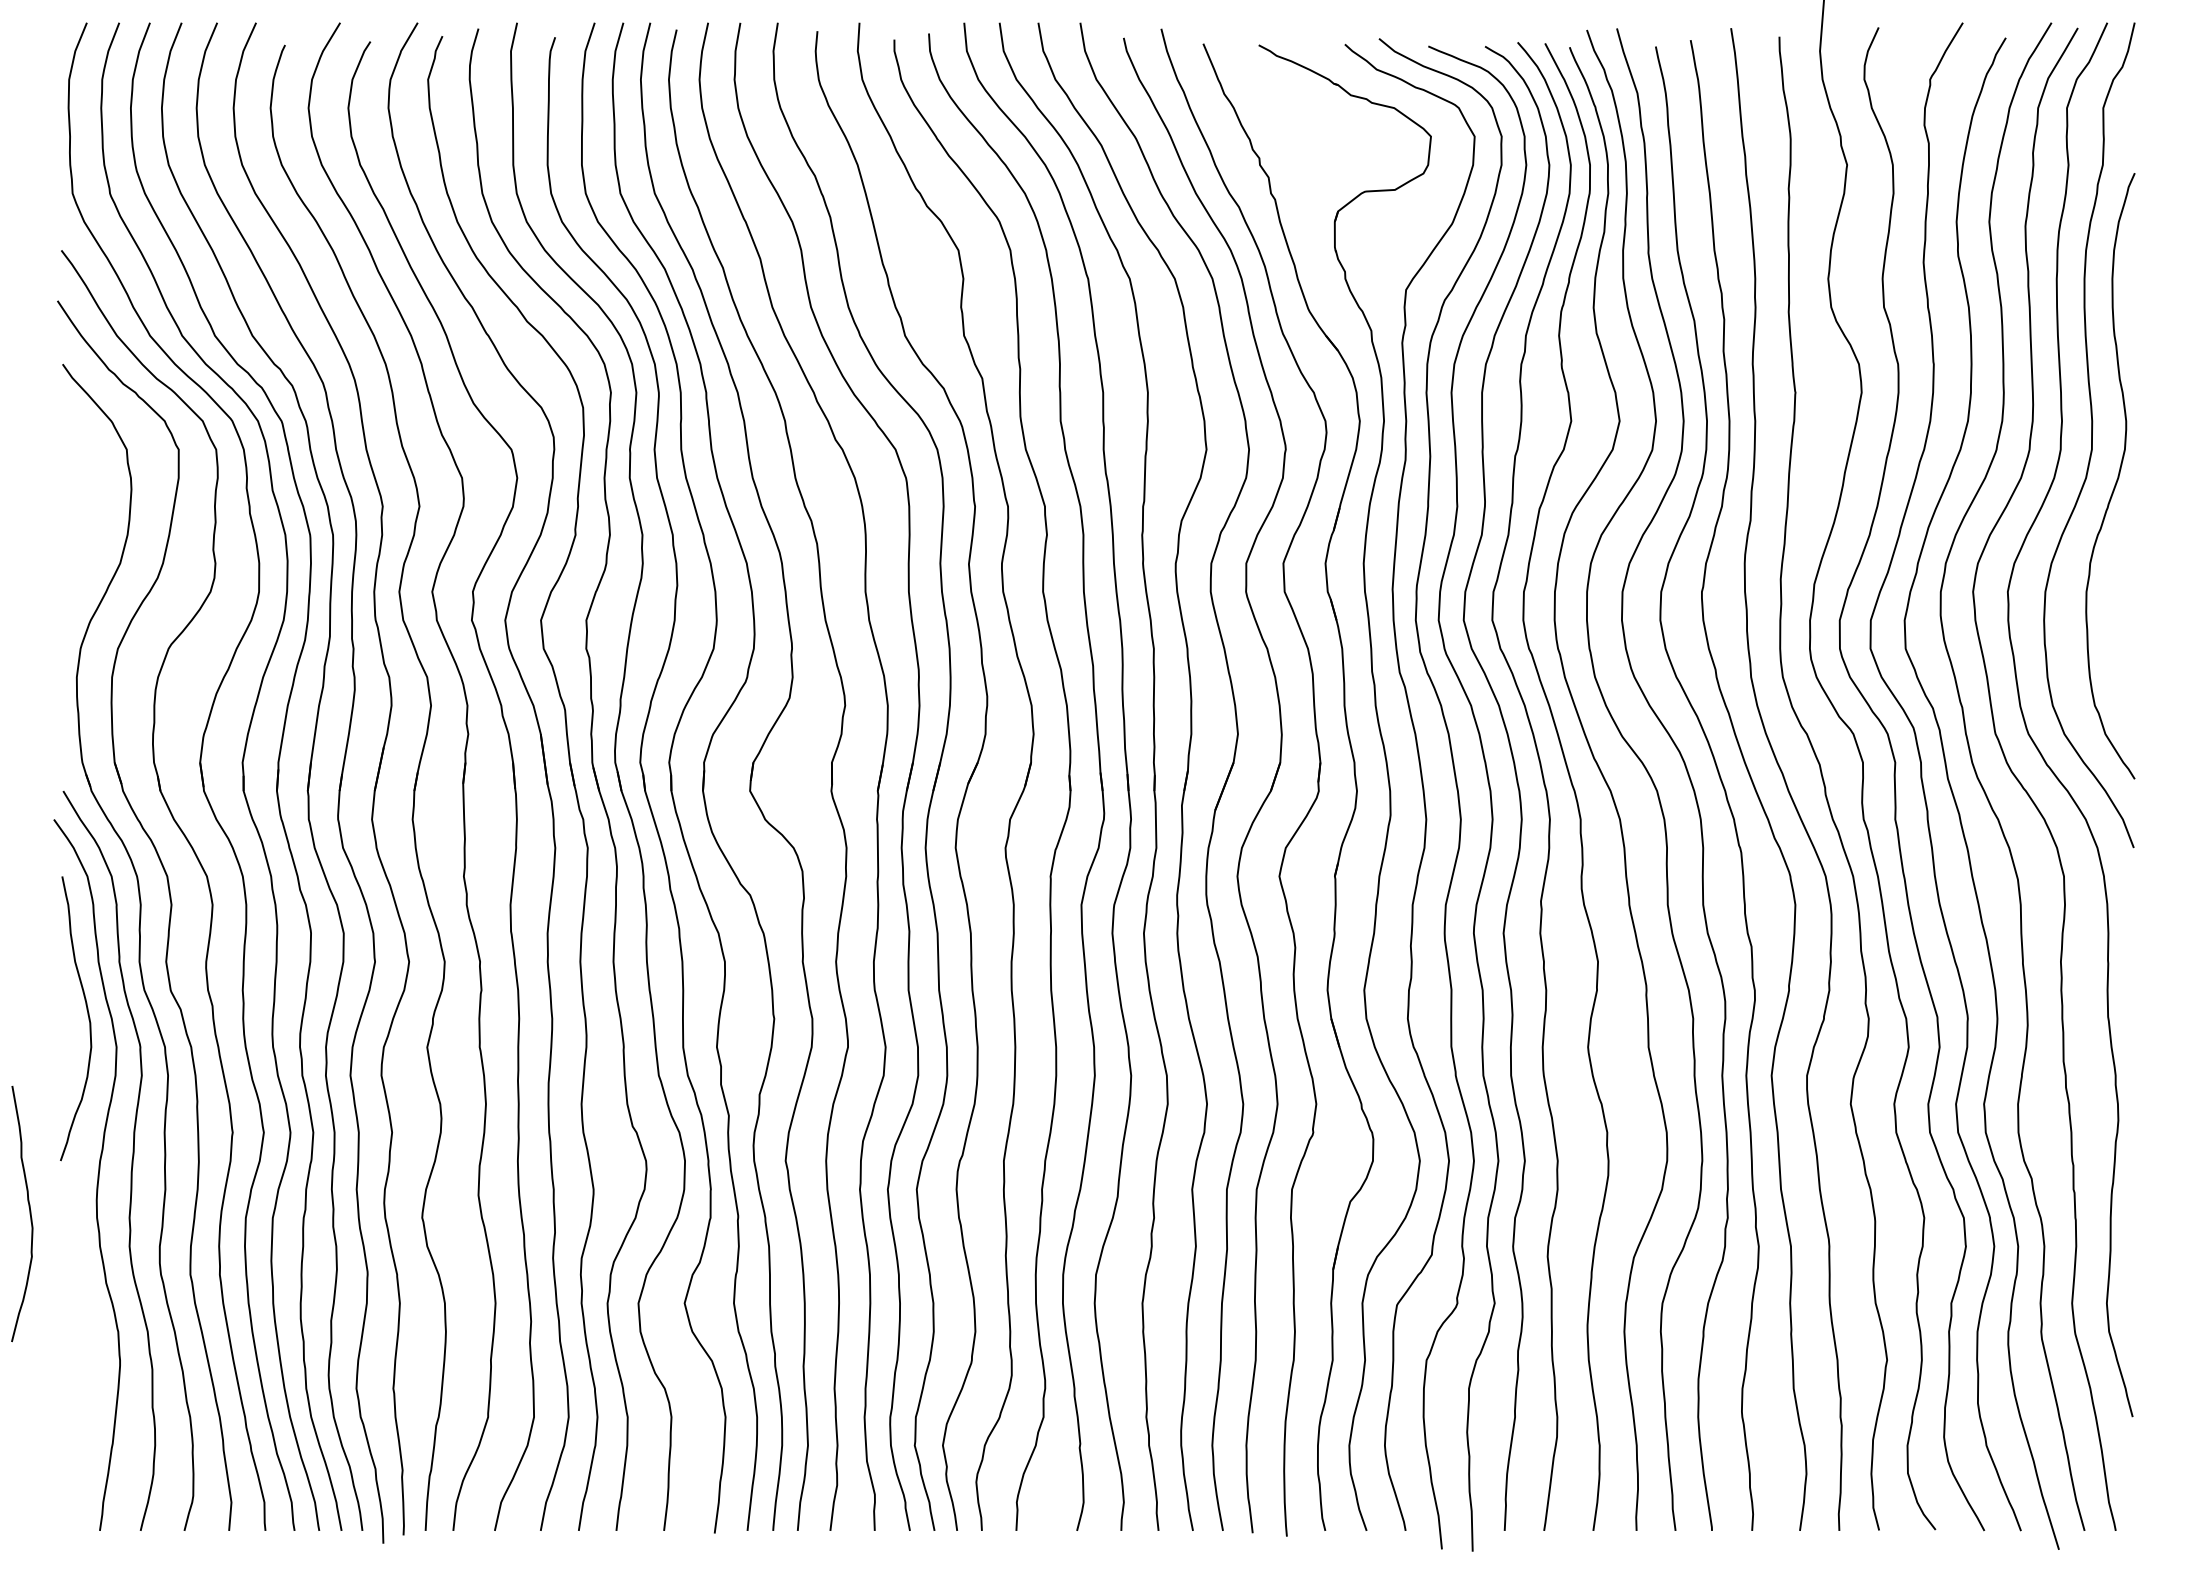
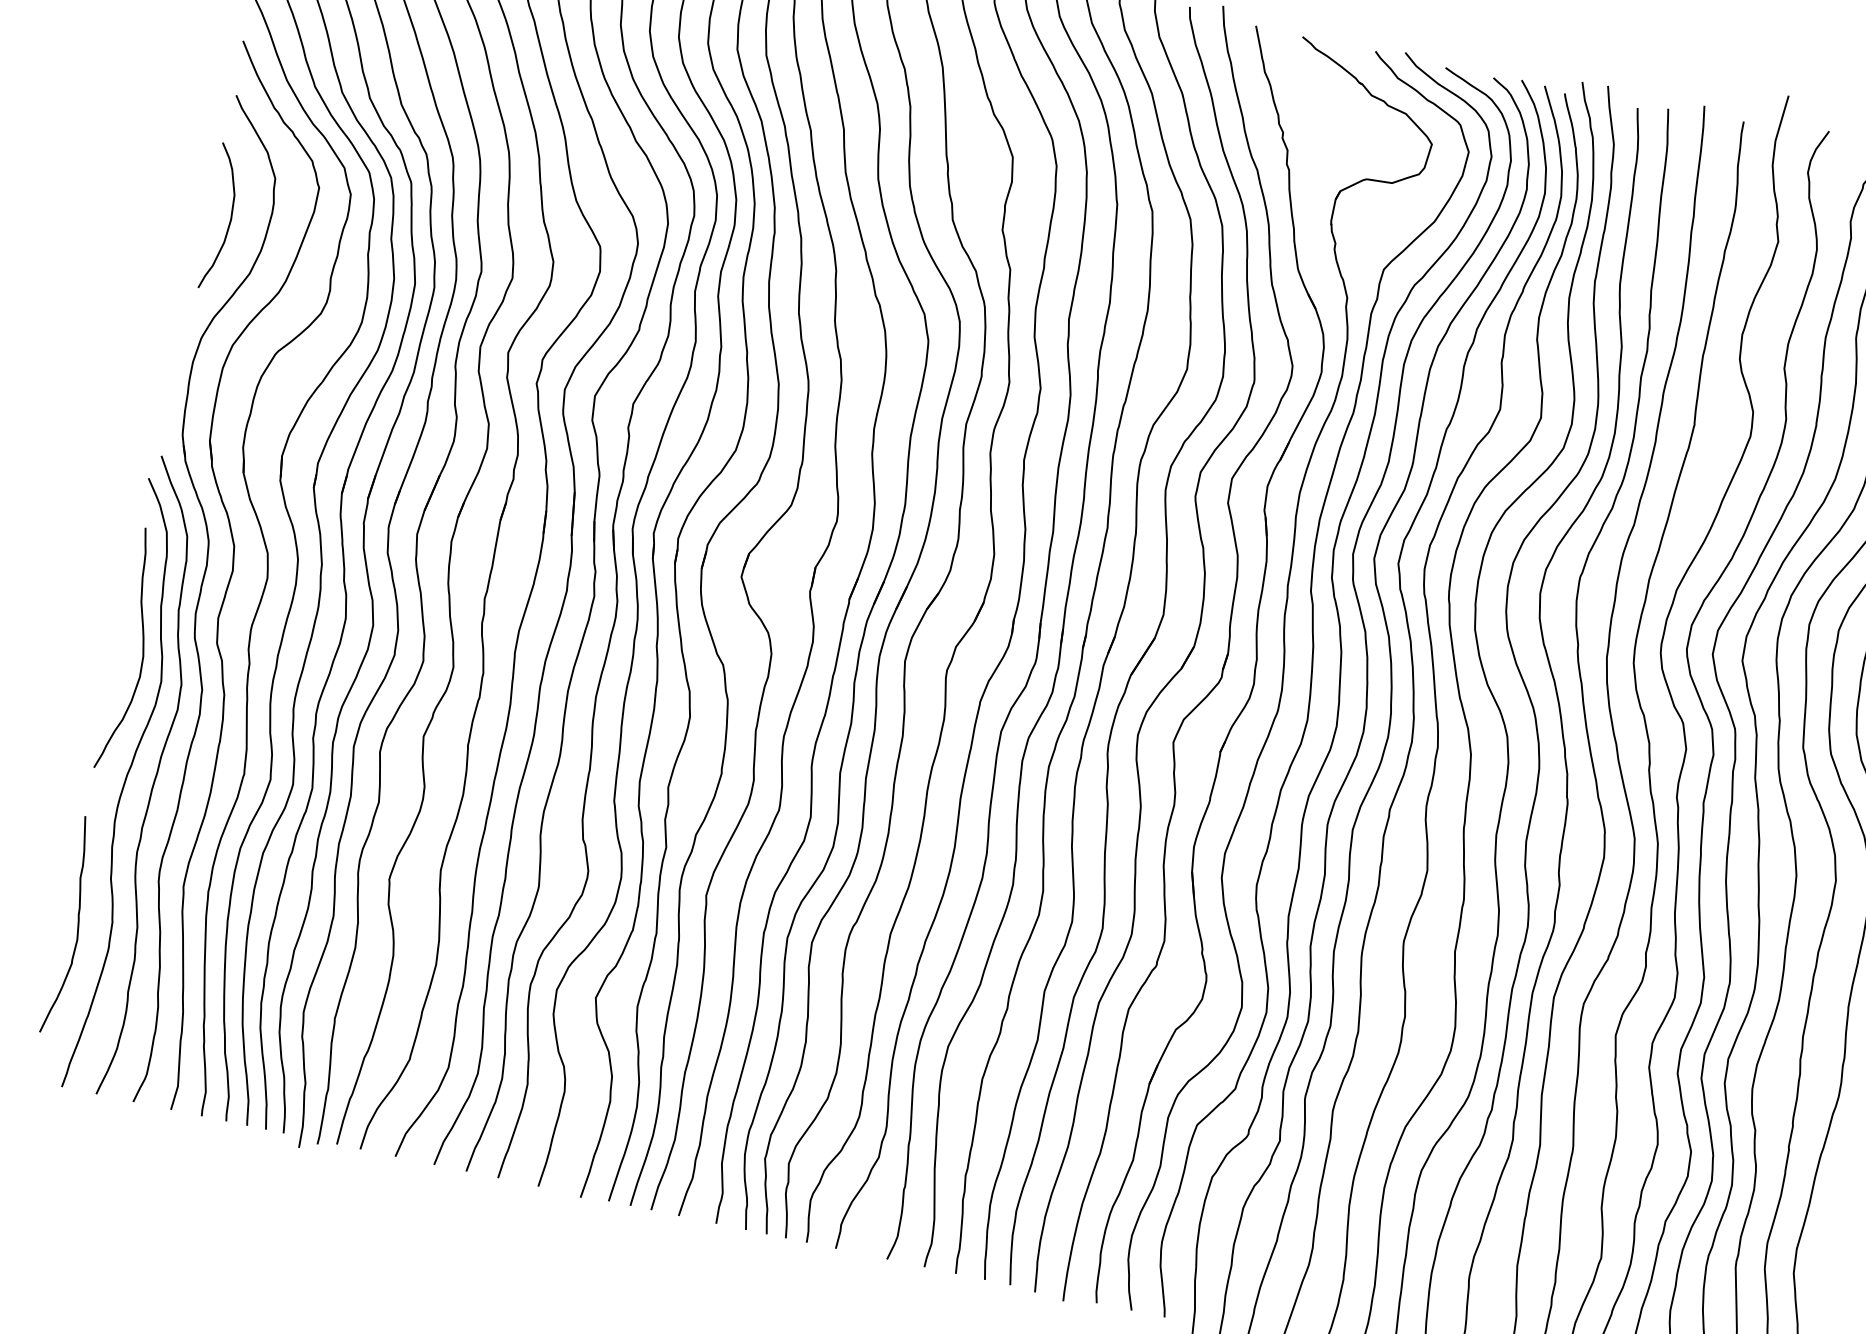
curve: (85, 505) -> (230, 218), added
curve: (29, 1214) -> (77, 927), moved

